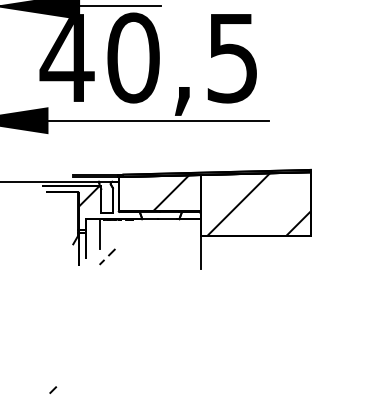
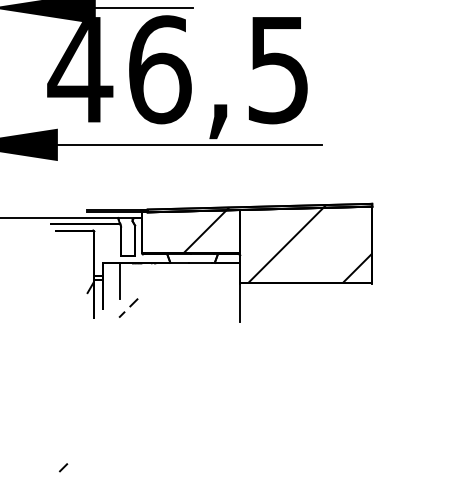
text: (133, 57) -> (159, 69), 40,5 -> 46,5
hatch: (89, 196) -> (106, 235), removed

